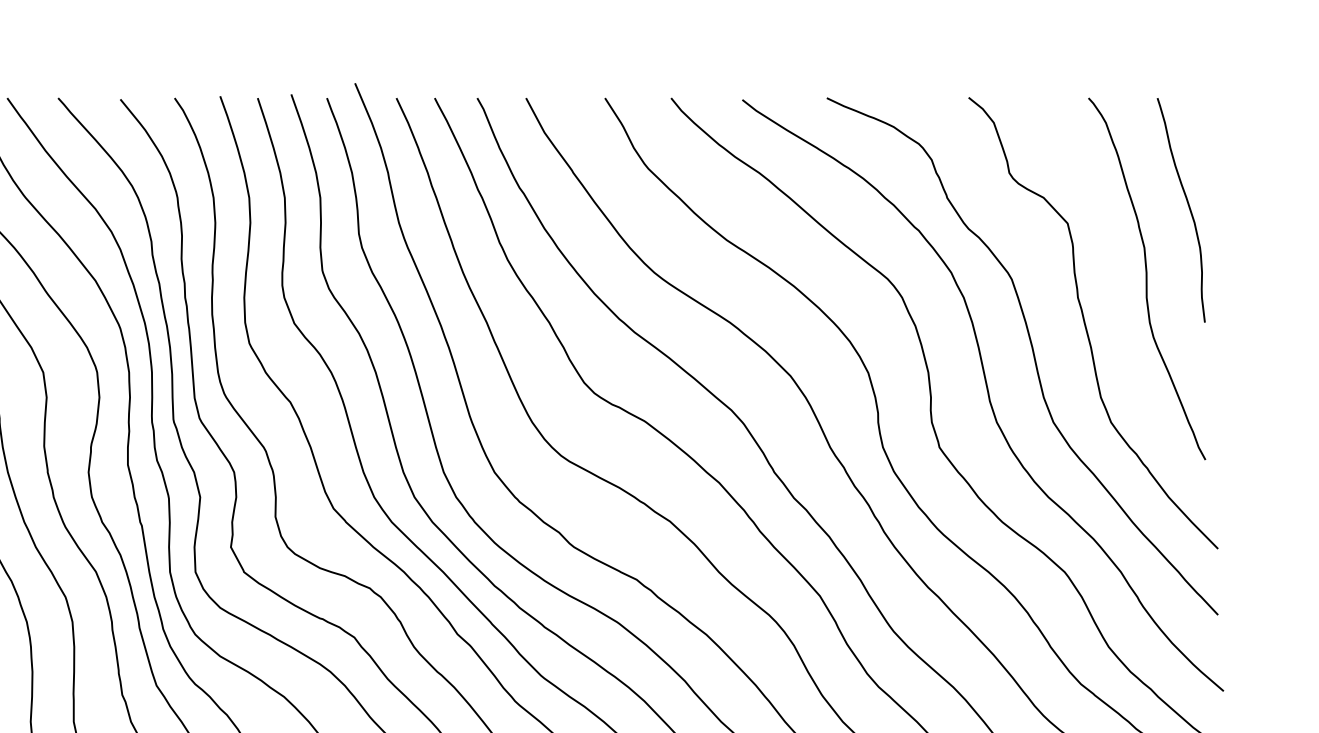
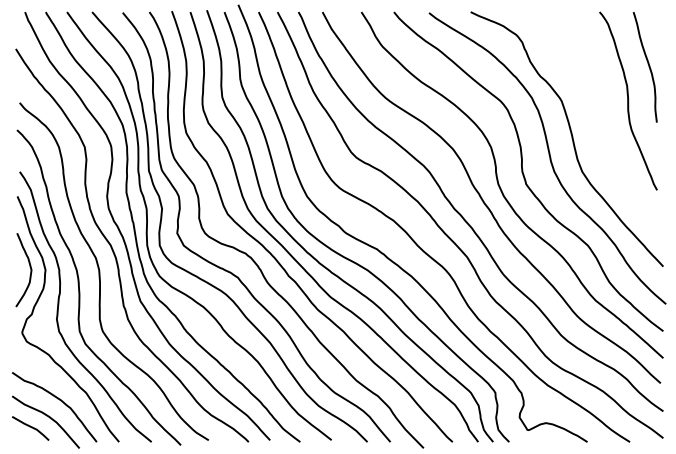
curve: (1086, 322) -> (598, 122), removed

